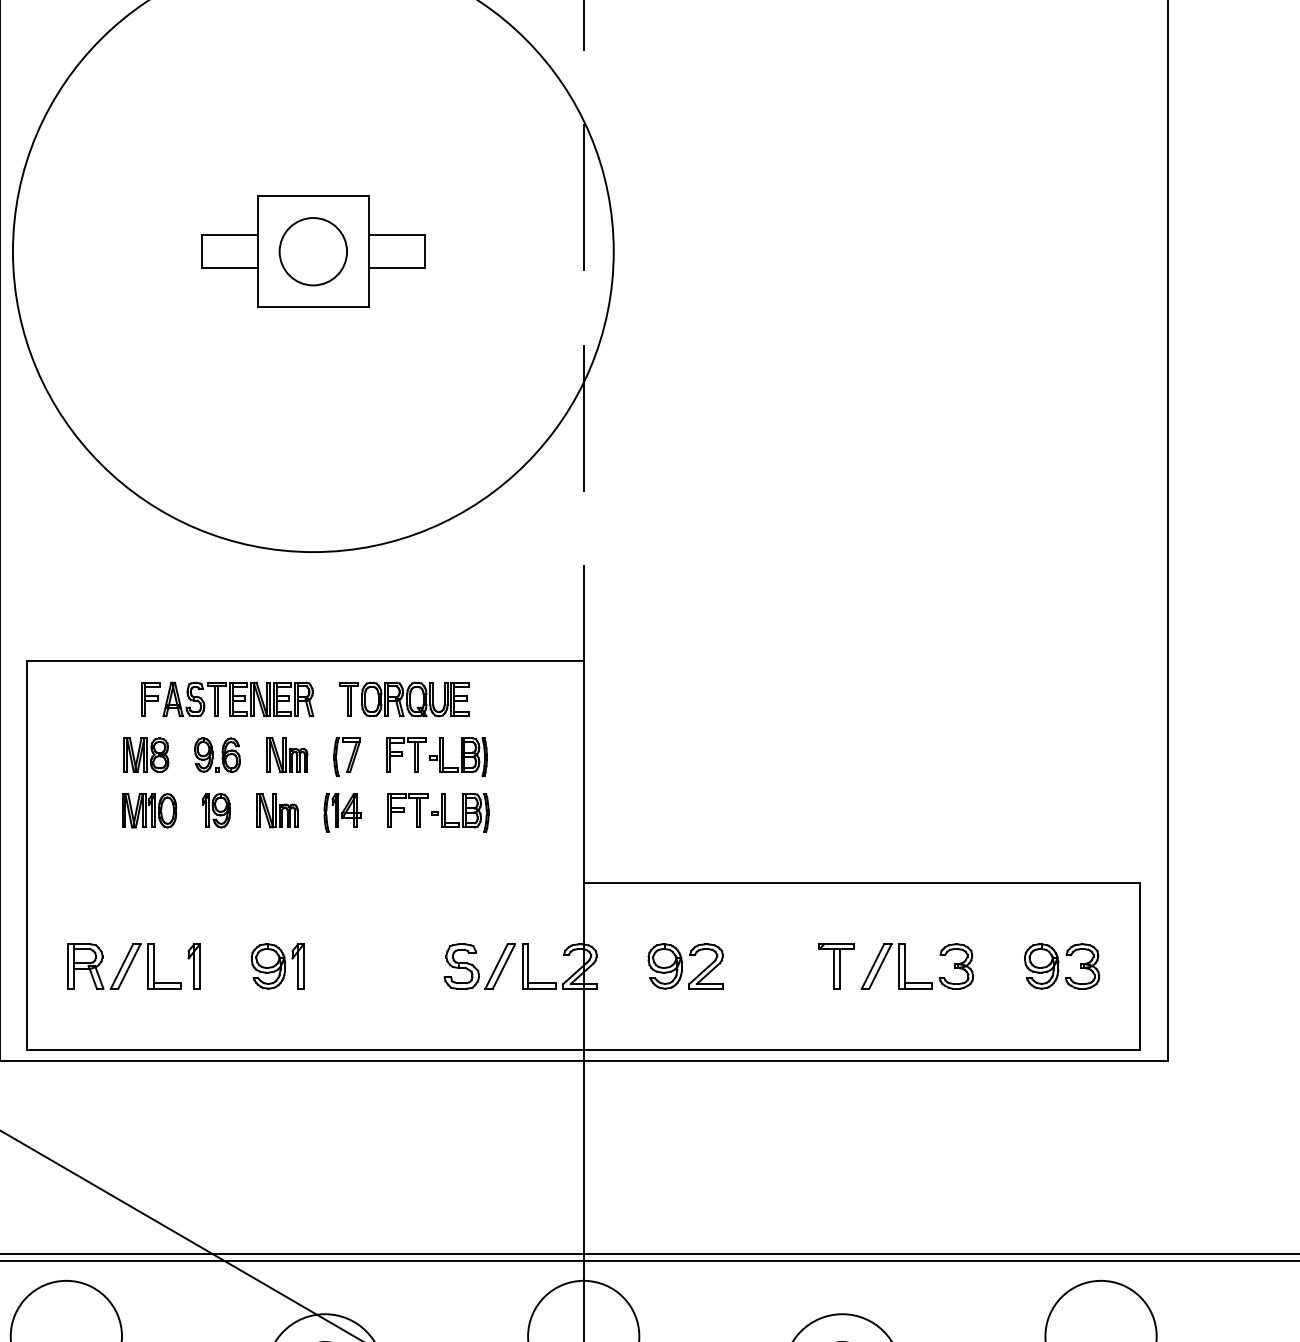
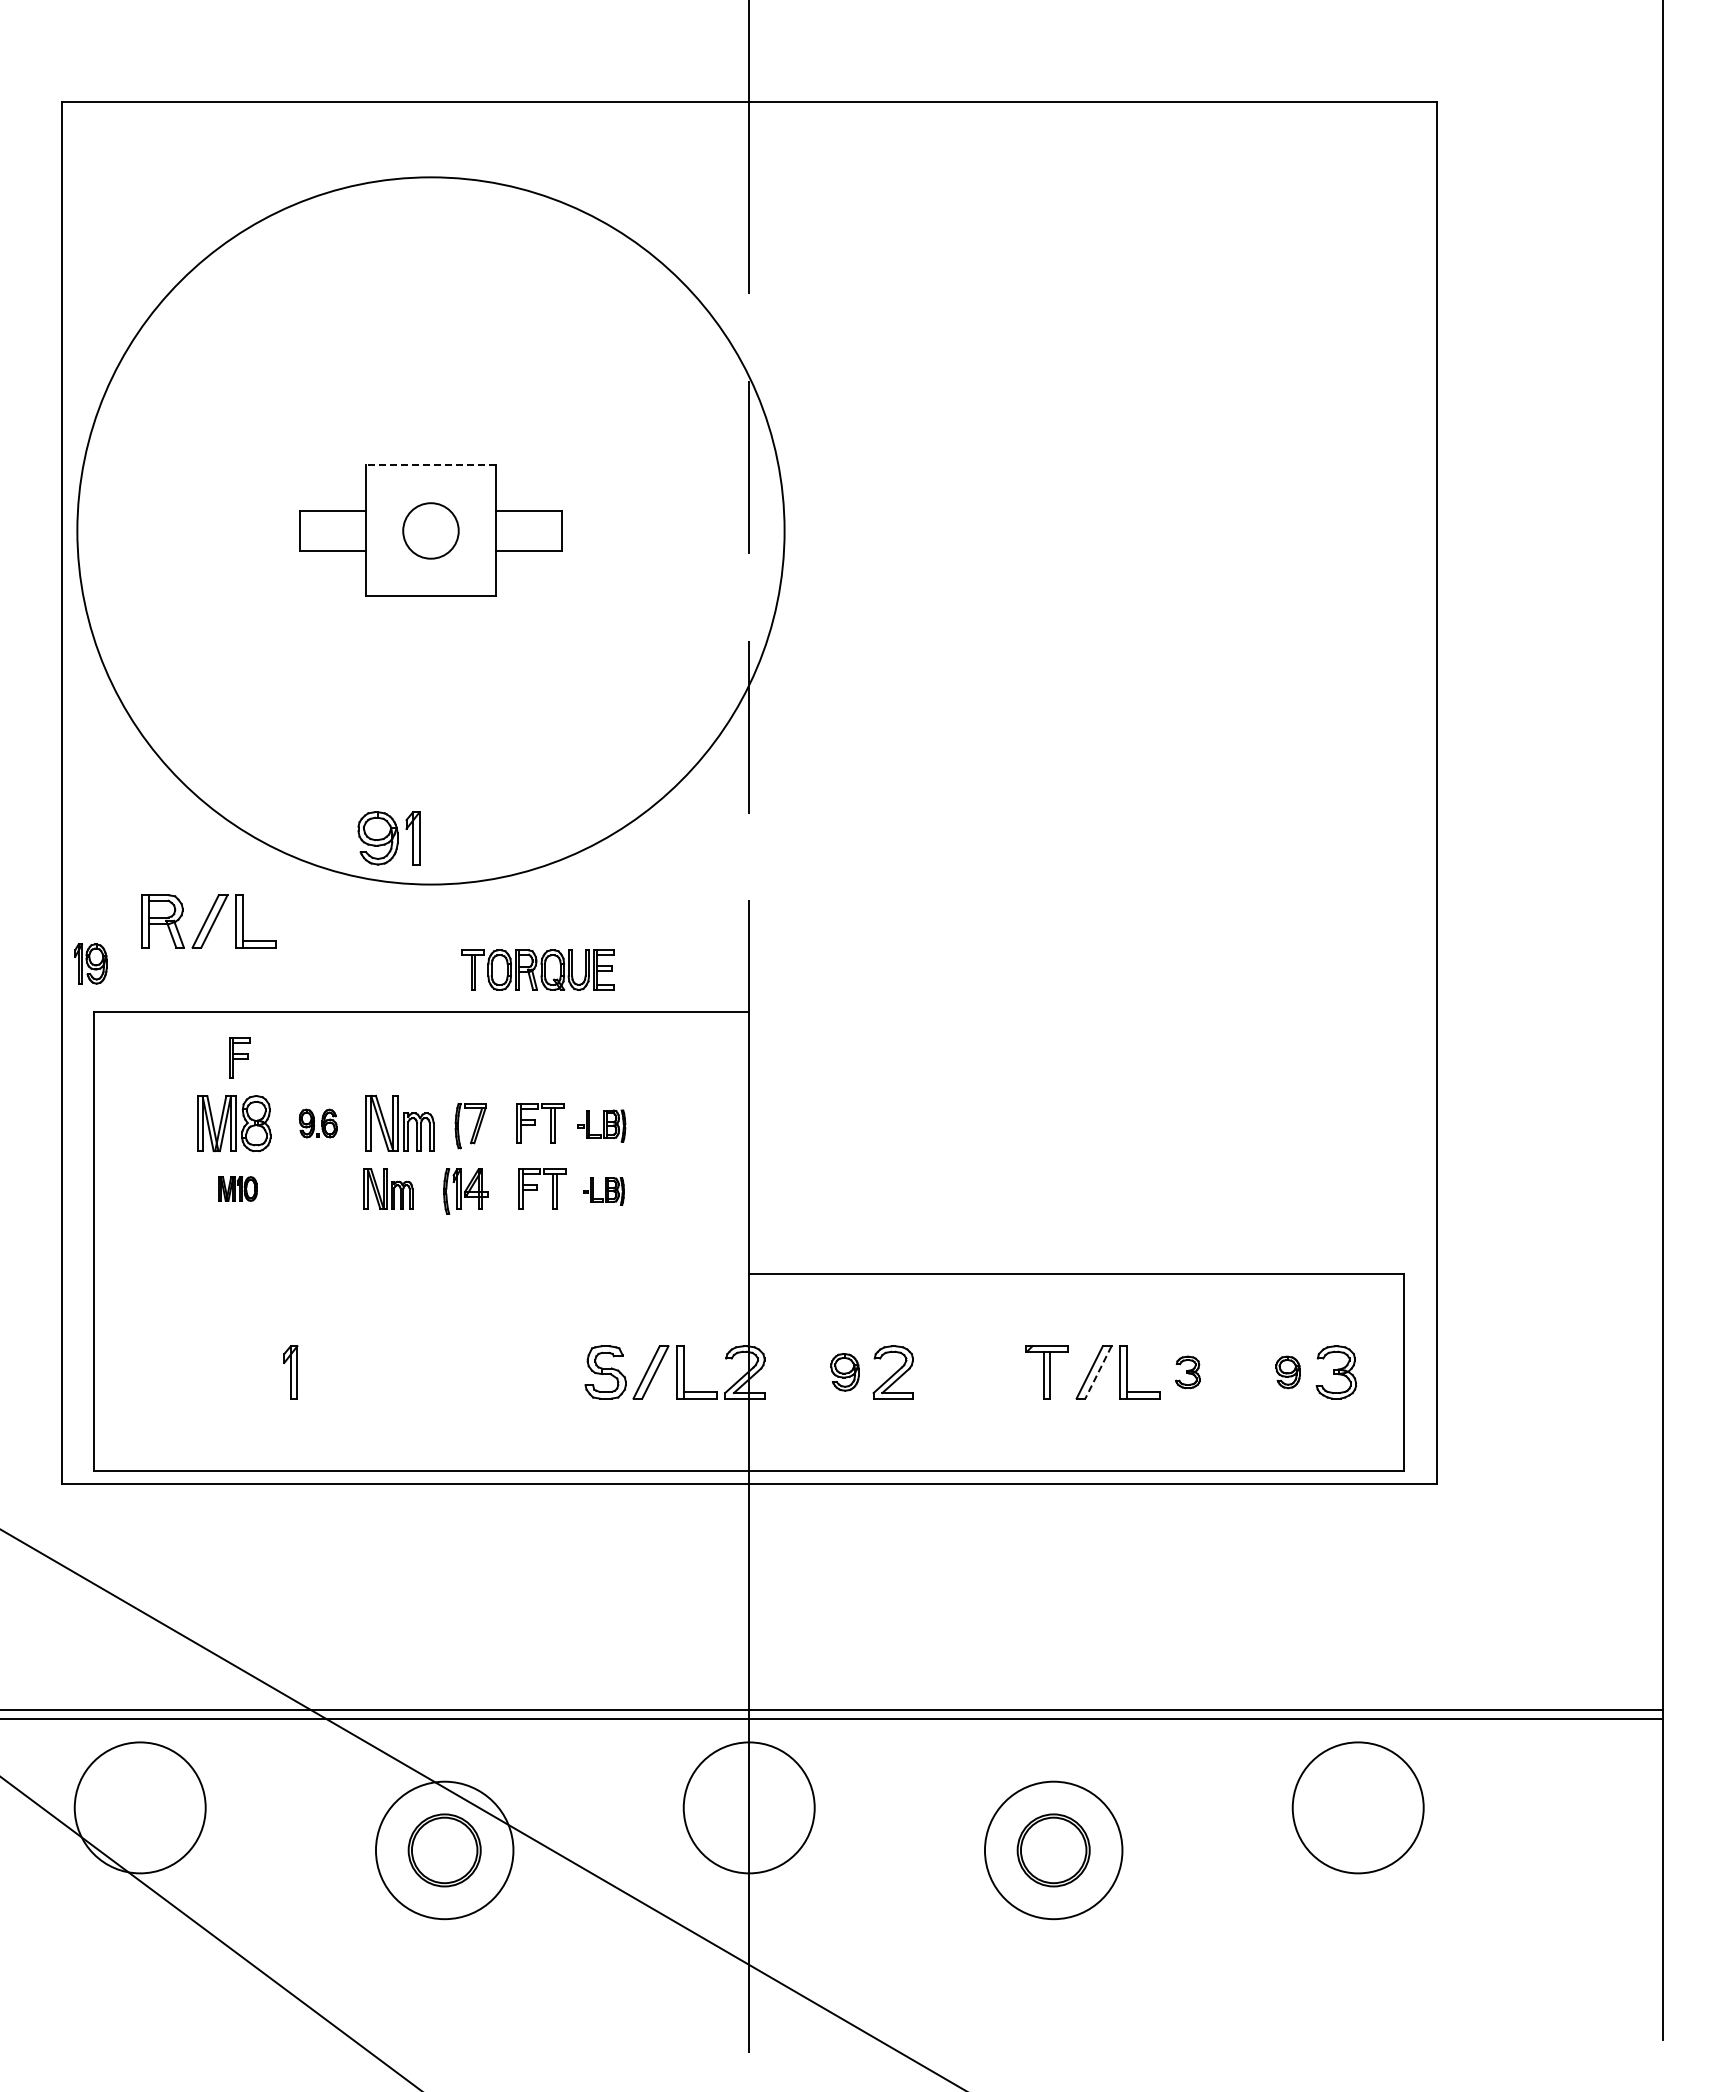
line: (312, 196) -> (430, 465), solid -> dashed
circle: (312, 251) -> (430, 530), size x0.7
part: (238, 699) -> (342, 1057), removed
part: (403, 699) -> (537, 969), moved
part: (146, 755) -> (234, 1123), size x1.4
part: (217, 755) -> (318, 1123), size x0.7
part: (286, 755) -> (399, 1123), size x1.4
part: (458, 756) -> (601, 1125), size x0.7
part: (148, 810) -> (237, 1188), size x0.6
part: (216, 810) -> (90, 963), moved
part: (459, 812) -> (603, 1191), size x0.6
part: (124, 966) -> (208, 921), moved
part: (277, 966) -> (388, 838), moved
part: (664, 966) -> (844, 1372), size x0.7
line: (880, 966) -> (1098, 1372), solid -> dashed
part: (956, 966) -> (1187, 1372), size x0.6
part: (1040, 966) -> (1287, 1372), size x0.6

